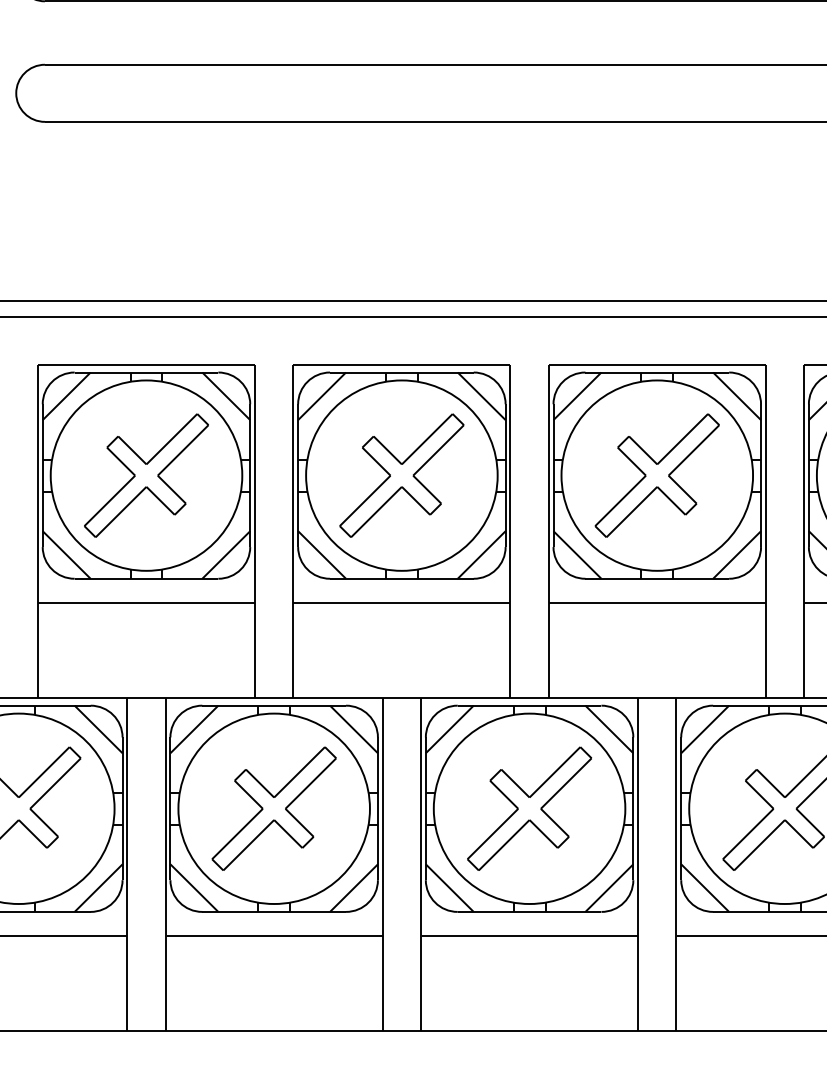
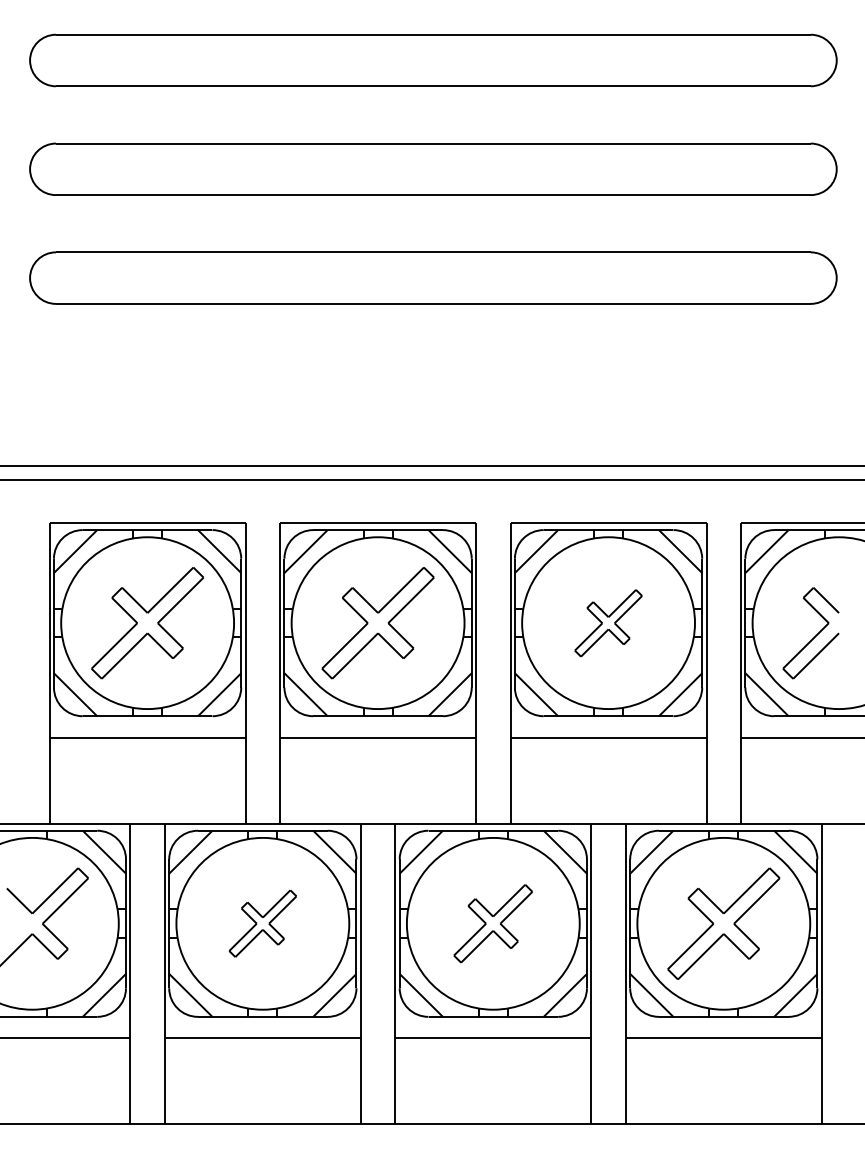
part: (657, 476) -> (608, 623), size x0.6
part: (273, 808) -> (262, 923), size x0.6
part: (528, 808) -> (492, 923), size x0.7

